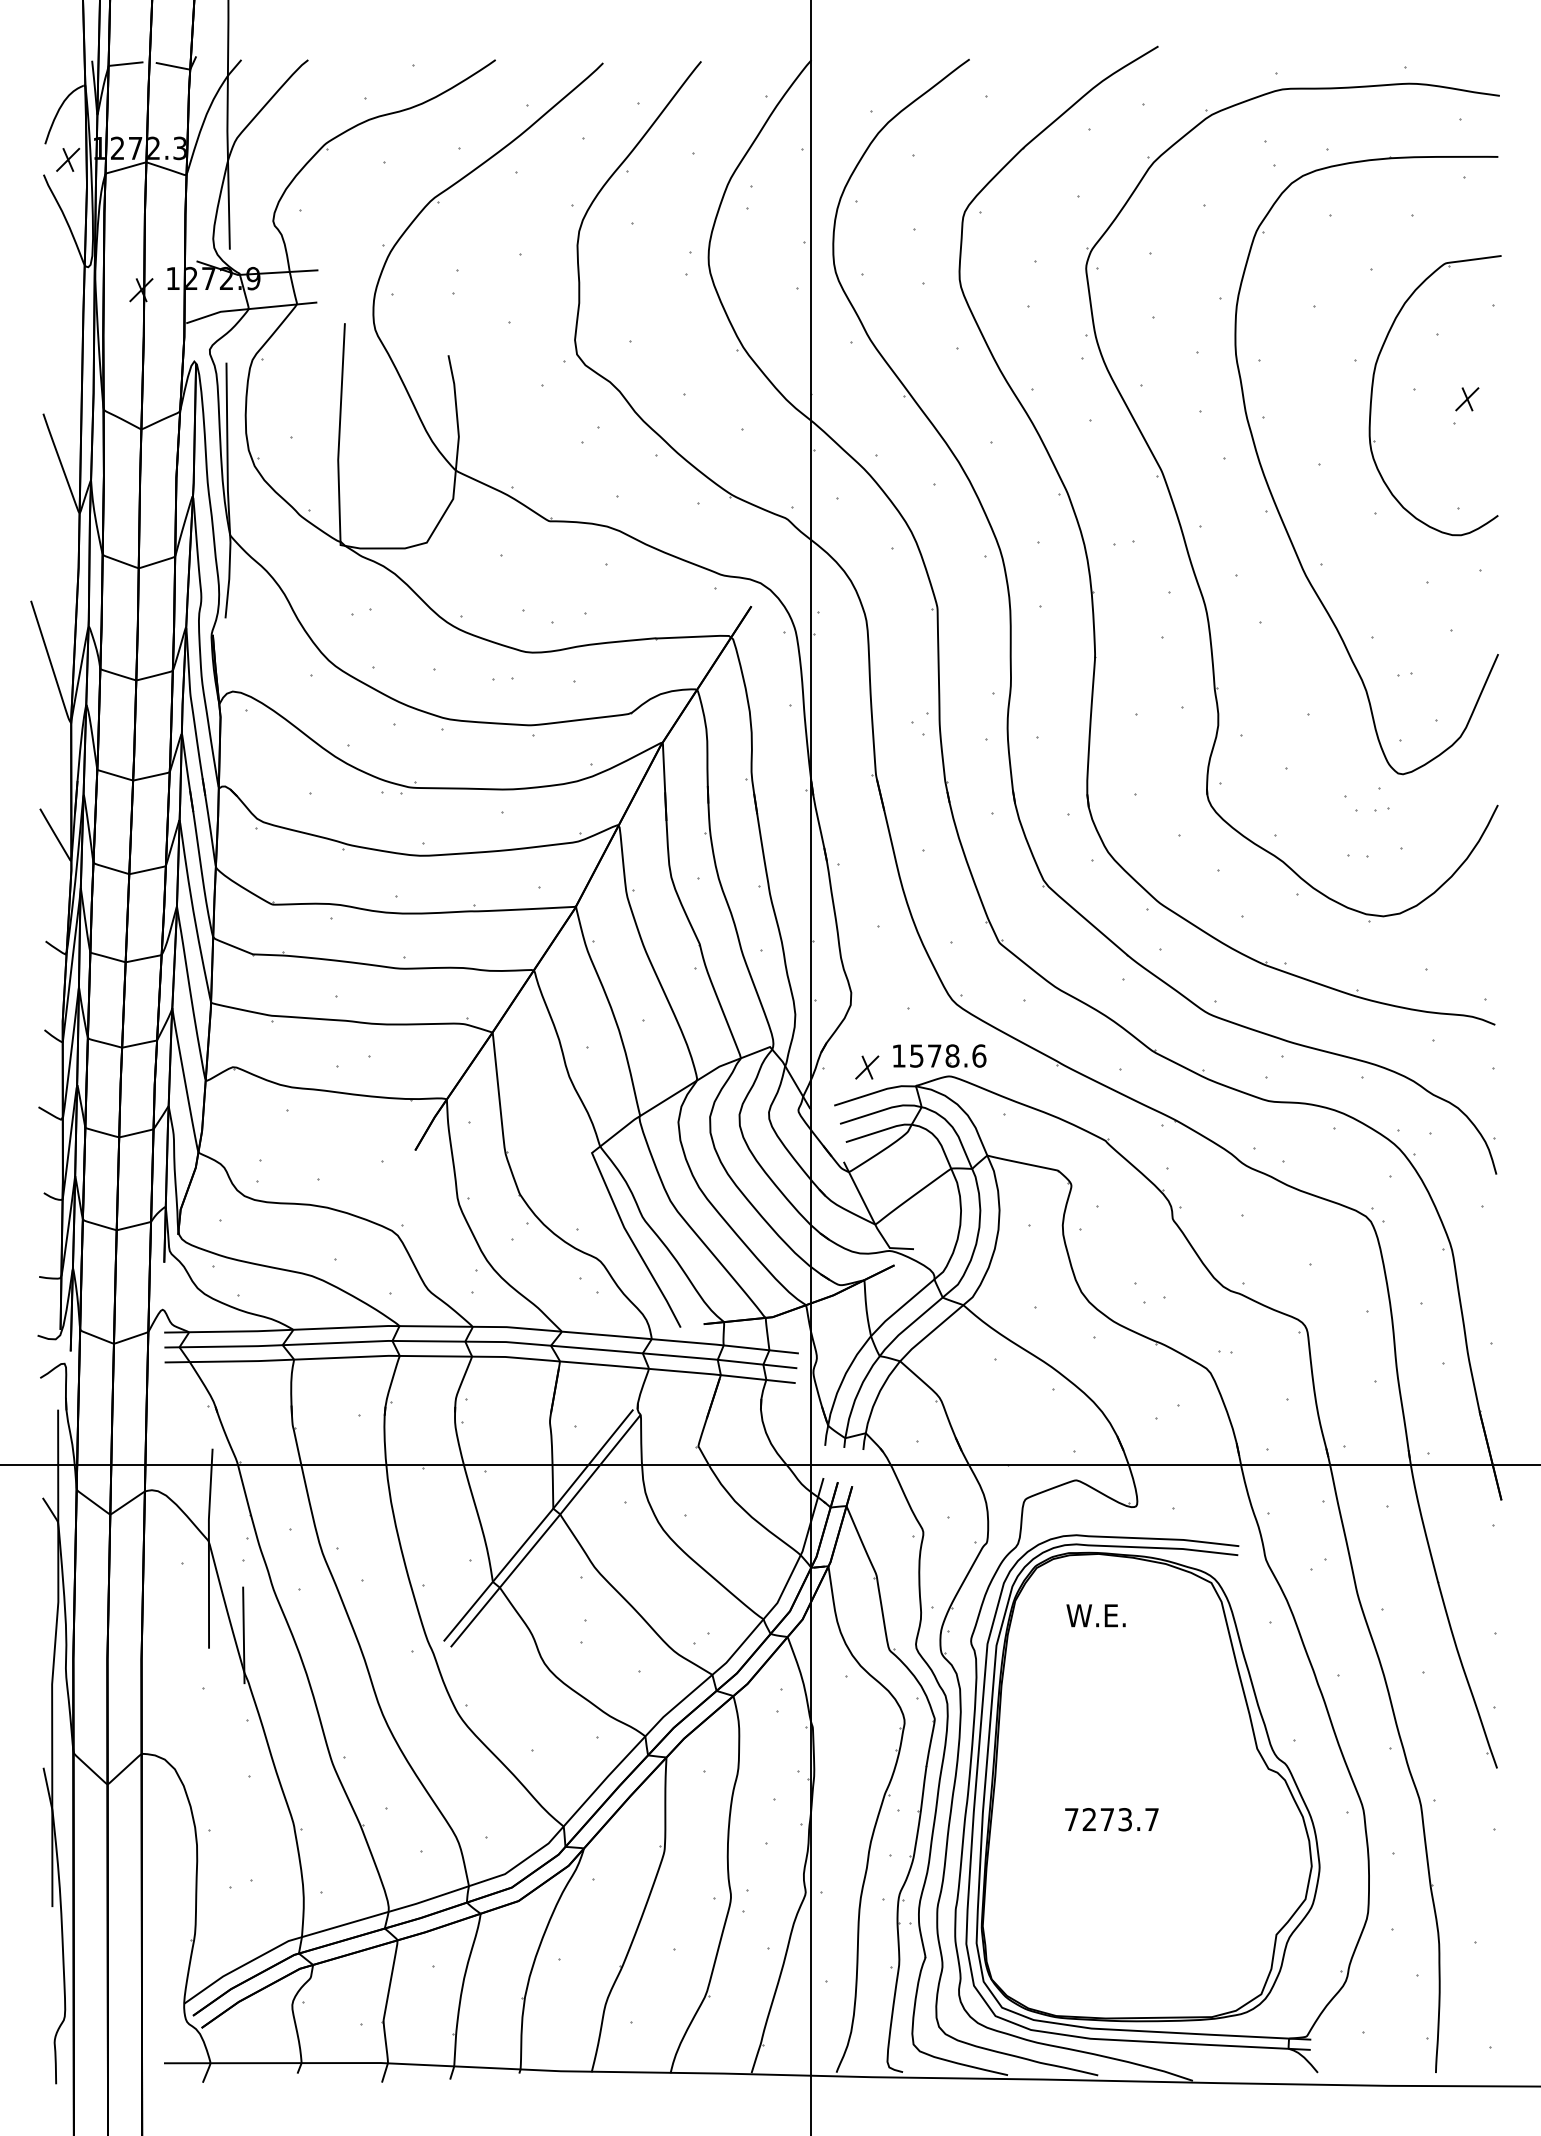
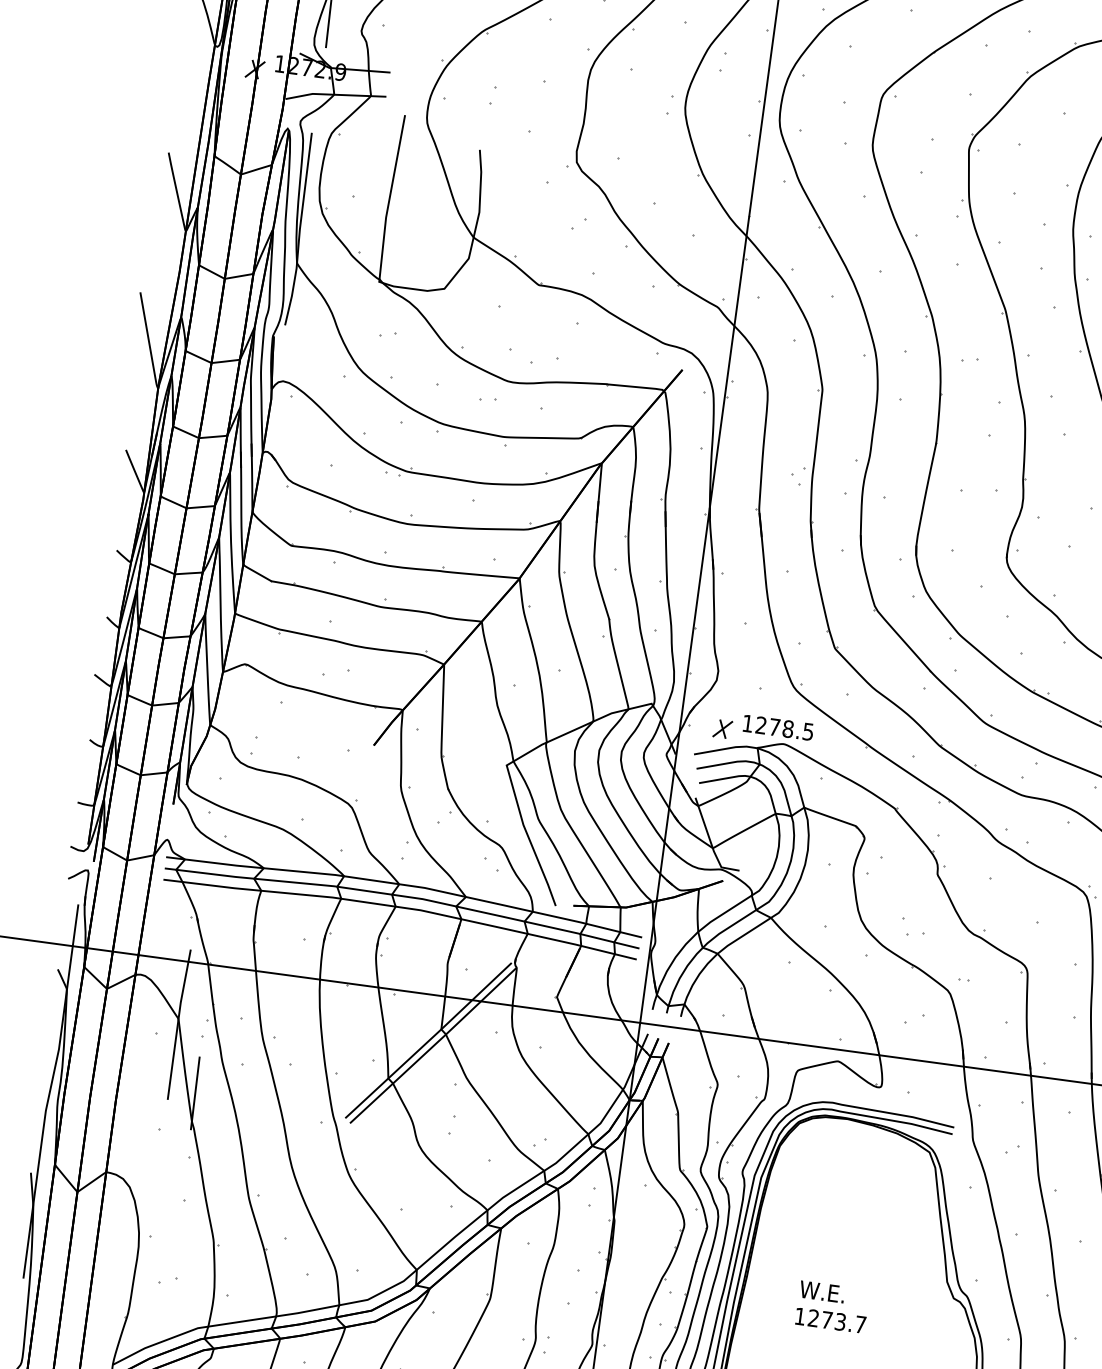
text: (948, 1055) -> (785, 728), 1578.6 -> 1278.5
text: (1095, 1615) -> (821, 1291), moved
text: (1071, 1819) -> (800, 1316), 7273.7 -> 1273.7

